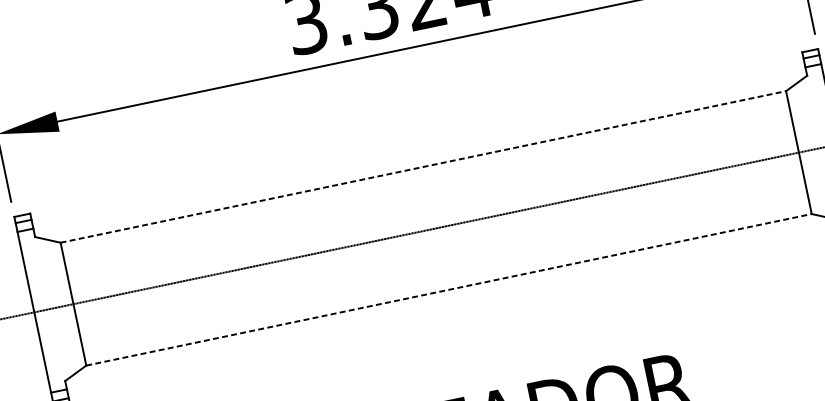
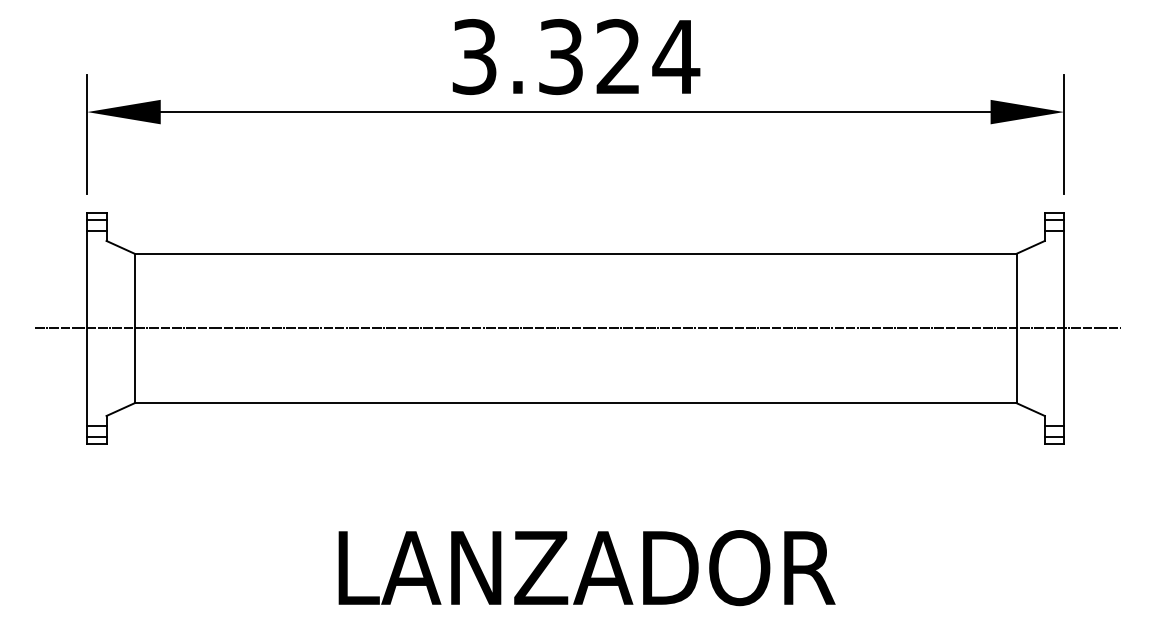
line: (423, 166) -> (575, 253), dashed -> solid
line: (448, 290) -> (575, 403), dashed -> solid

